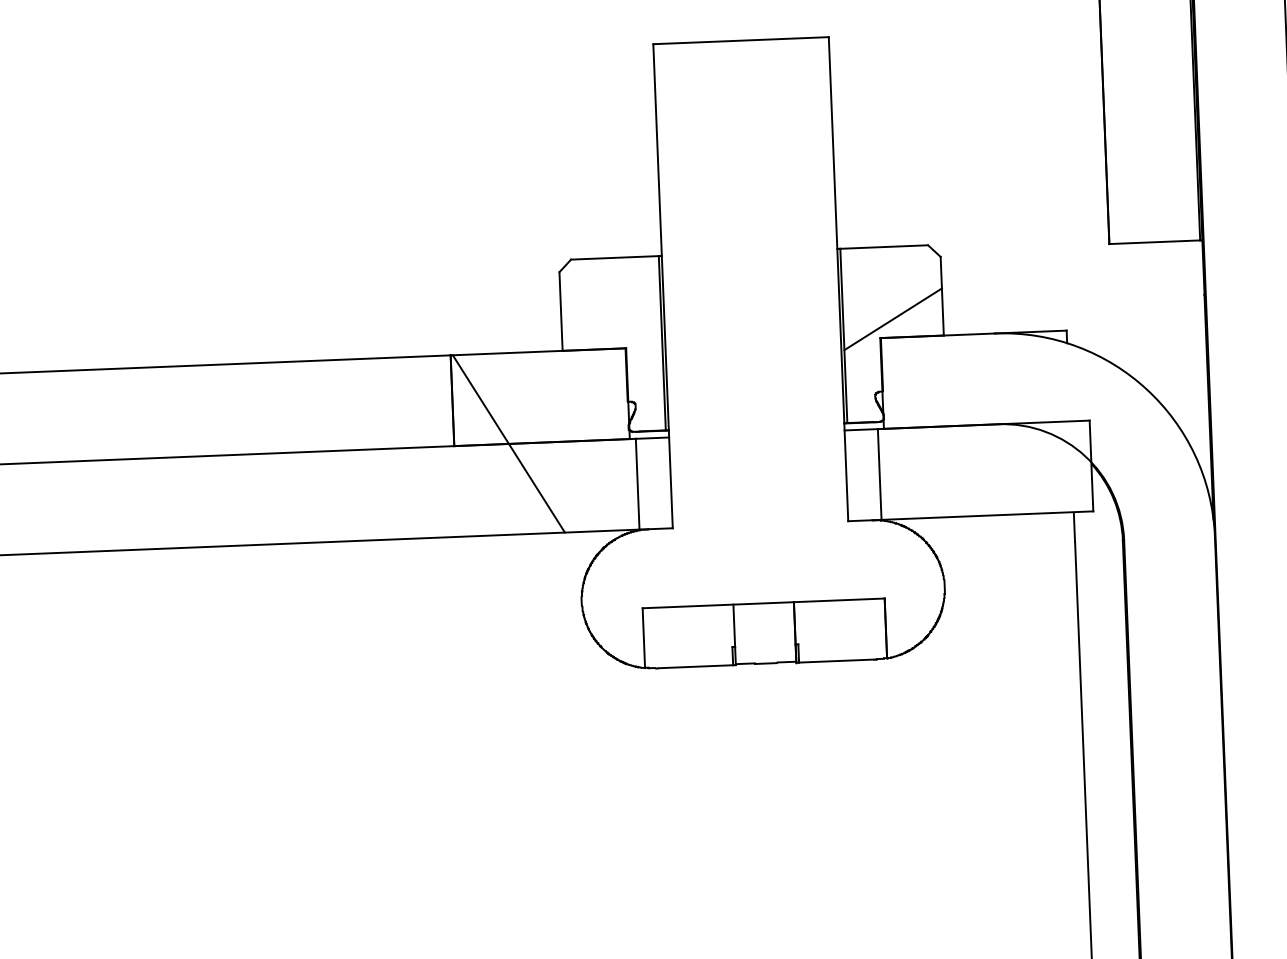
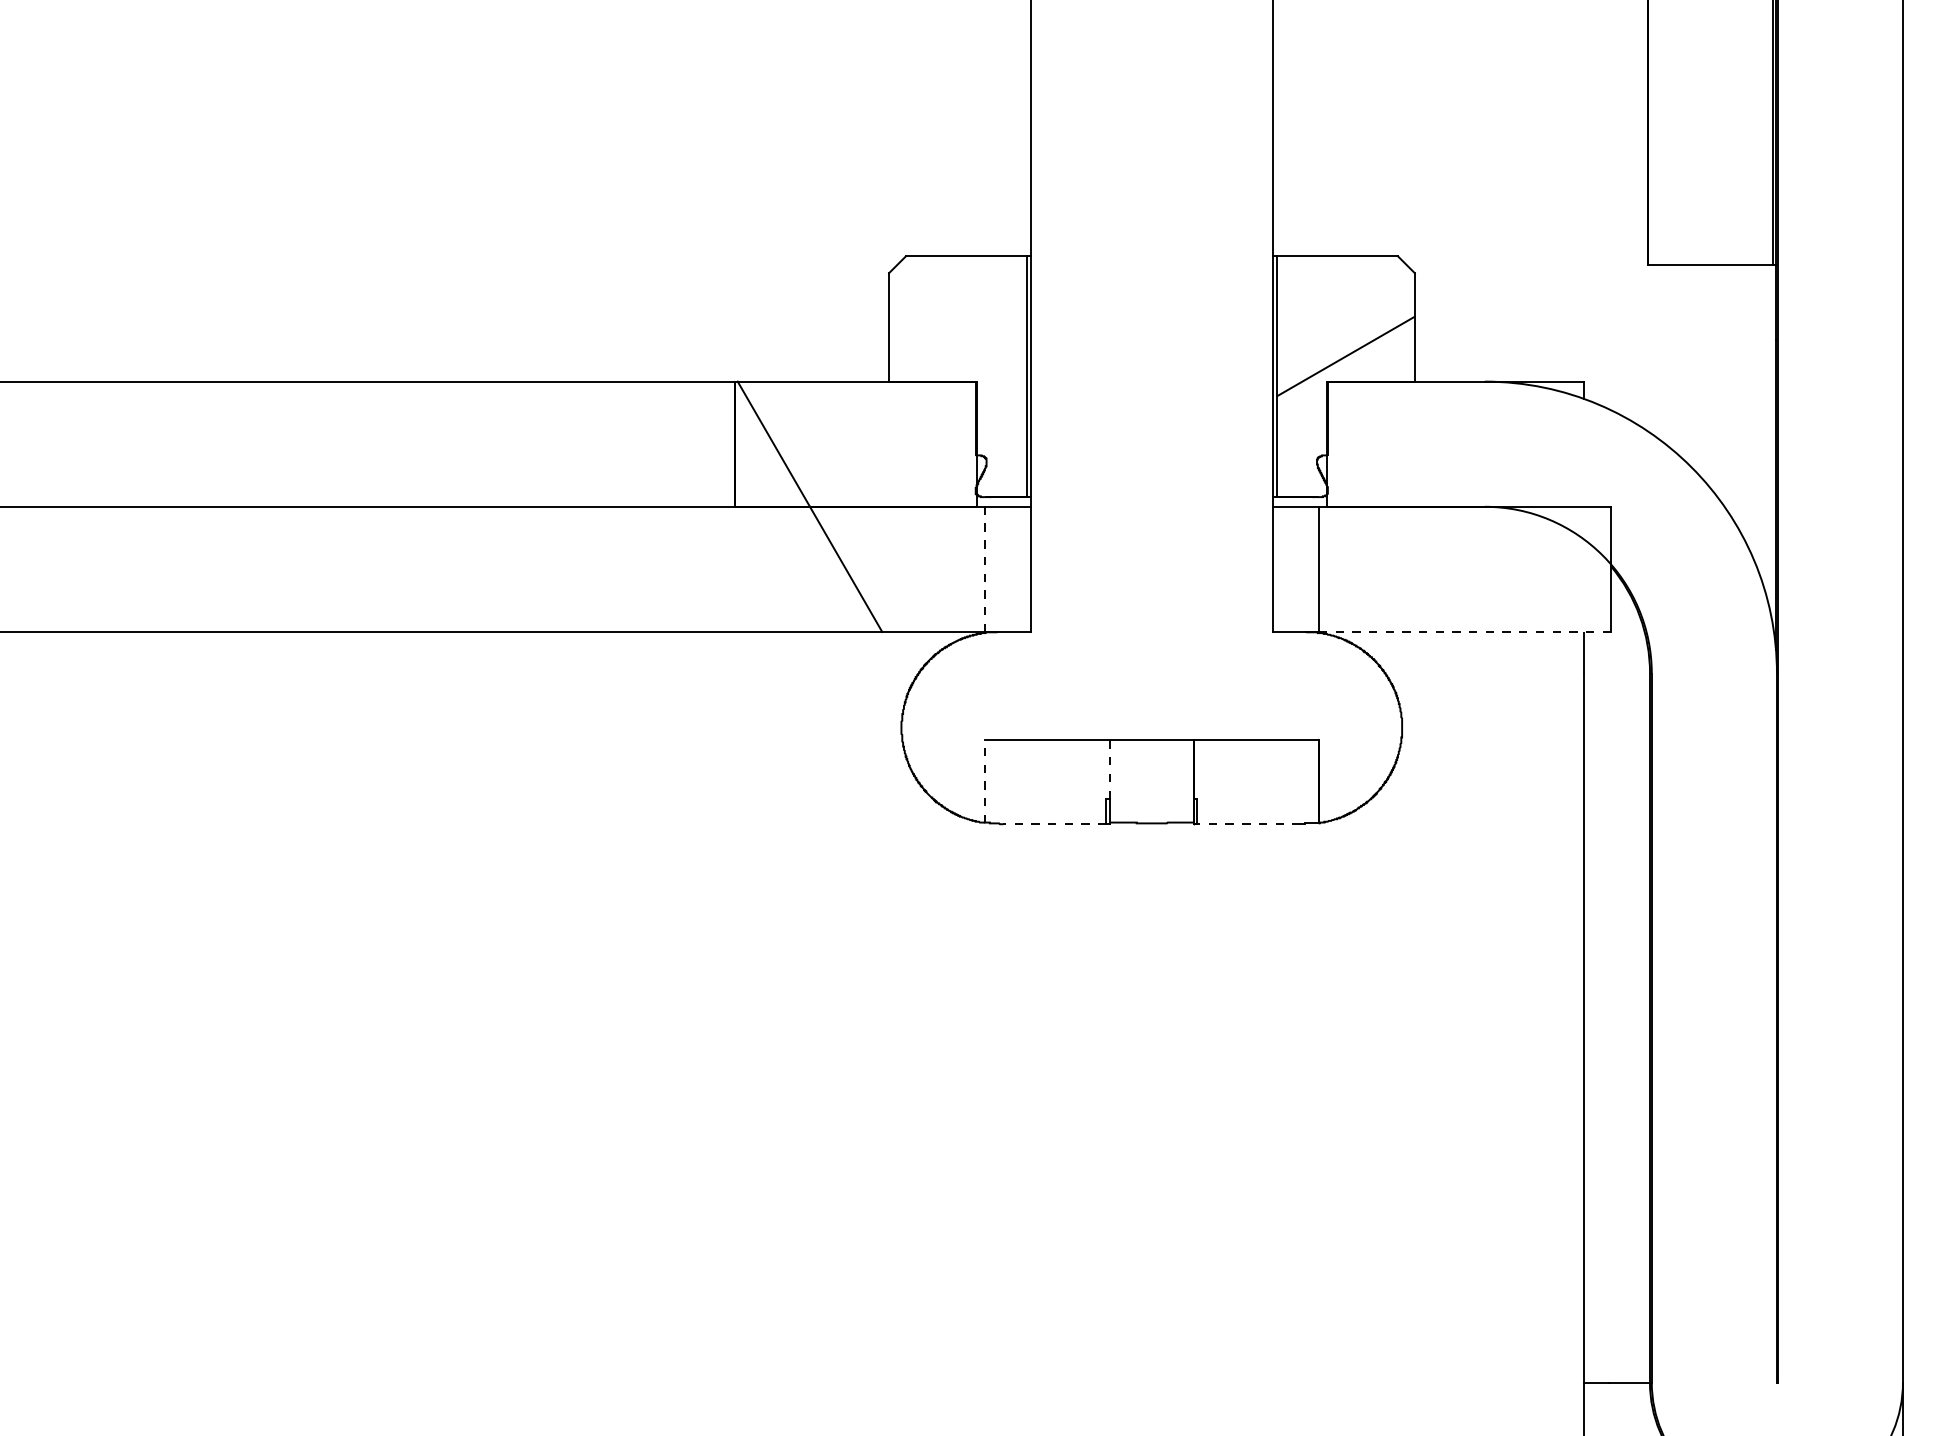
line: (637, 484) -> (985, 569), solid -> dashed
line: (987, 515) -> (1465, 631), solid -> dashed
line: (734, 625) -> (1110, 769), solid -> dashed
line: (644, 638) -> (985, 781), solid -> dashed
line: (836, 660) -> (1249, 823), solid -> dashed
line: (695, 666) -> (1054, 823), solid -> dashed

